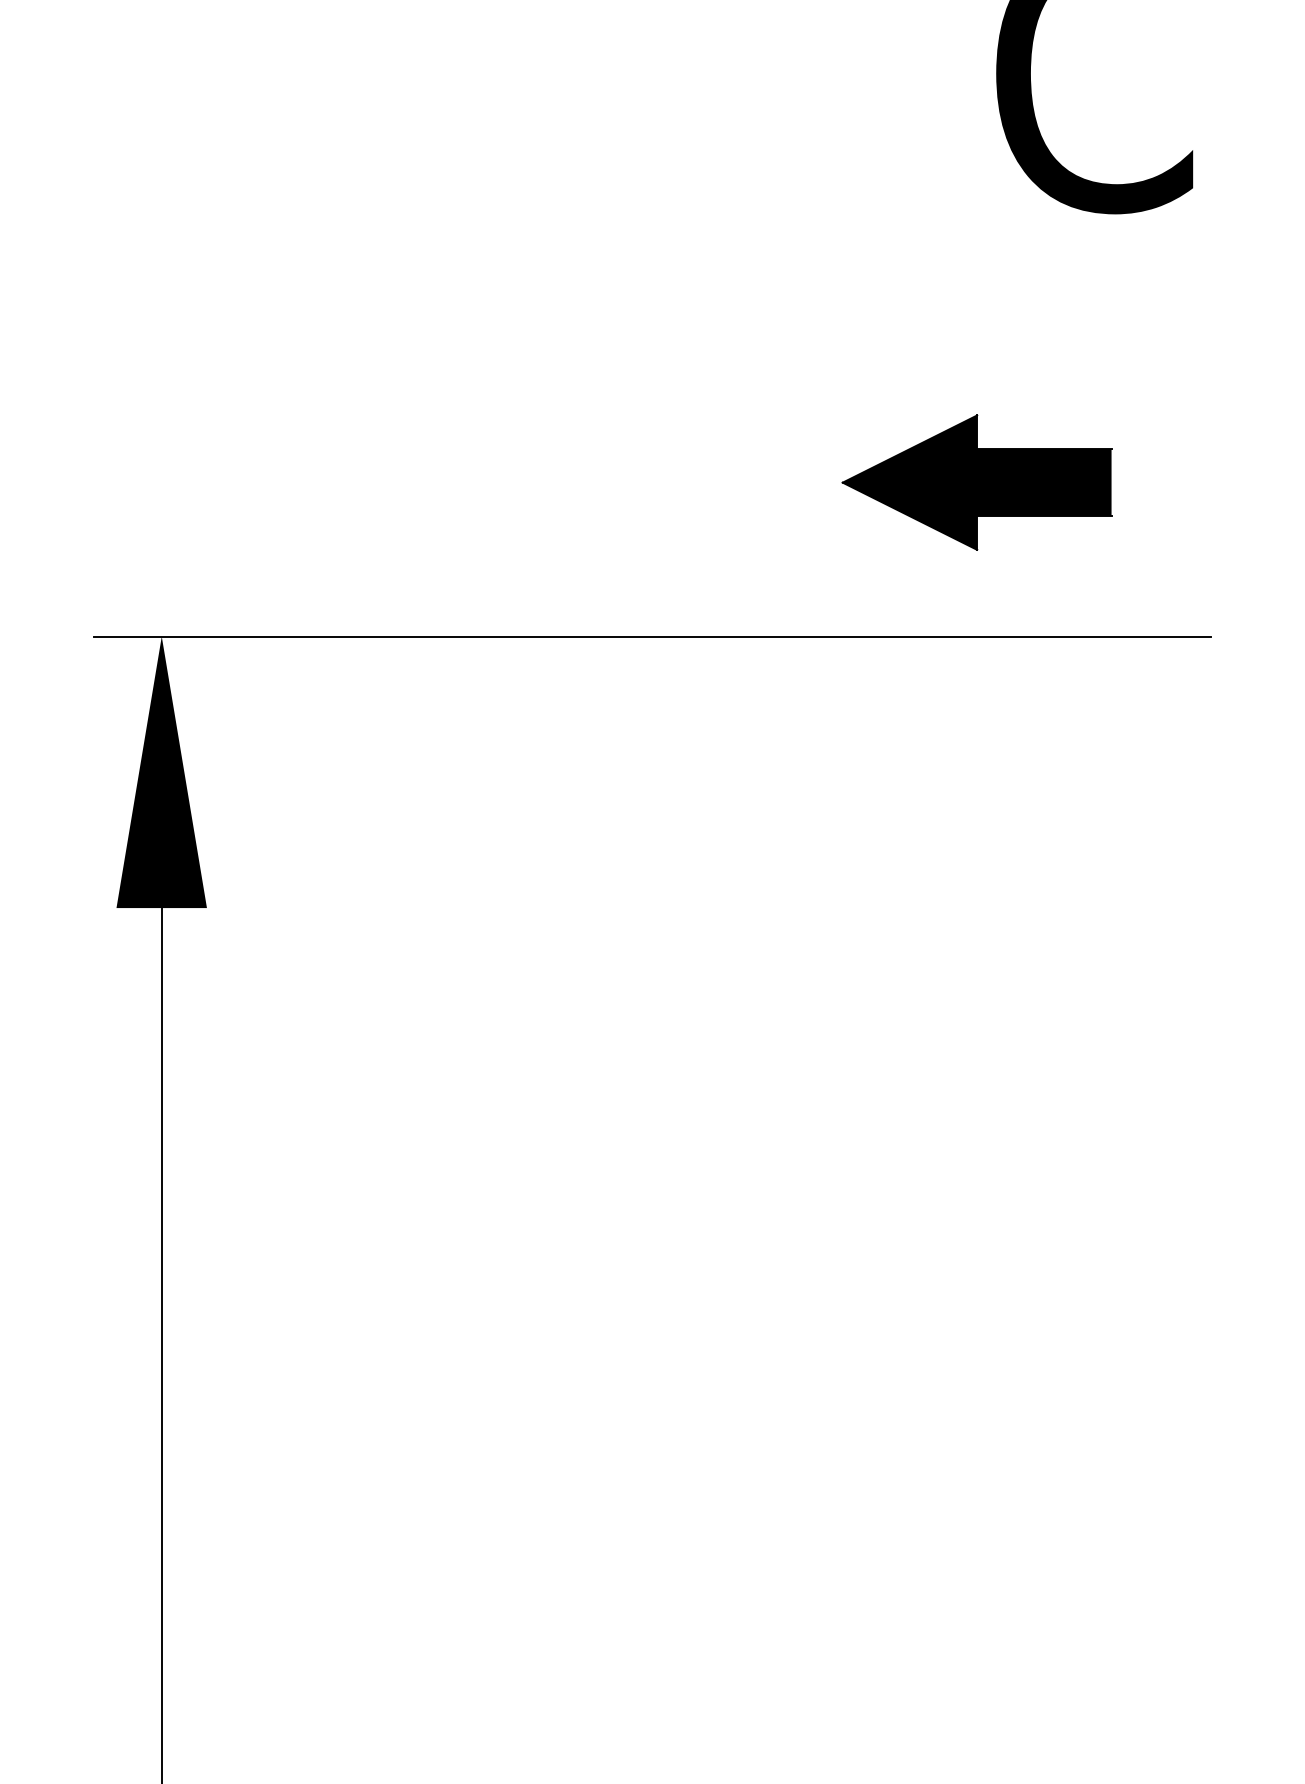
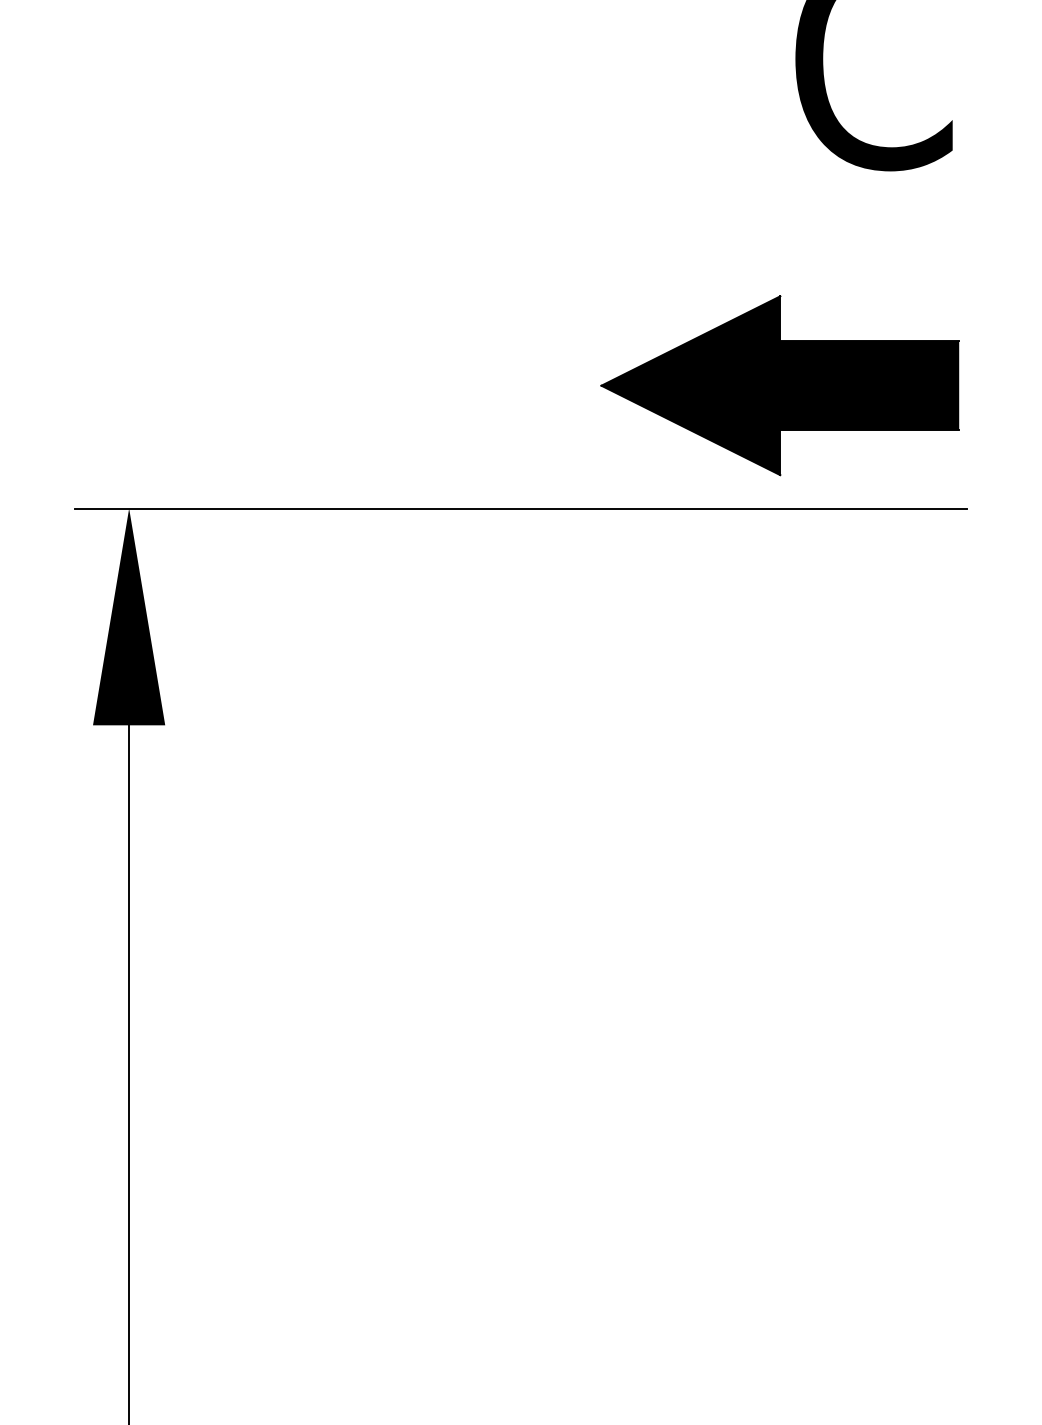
part: (976, 482) -> (779, 385), size x1.67

